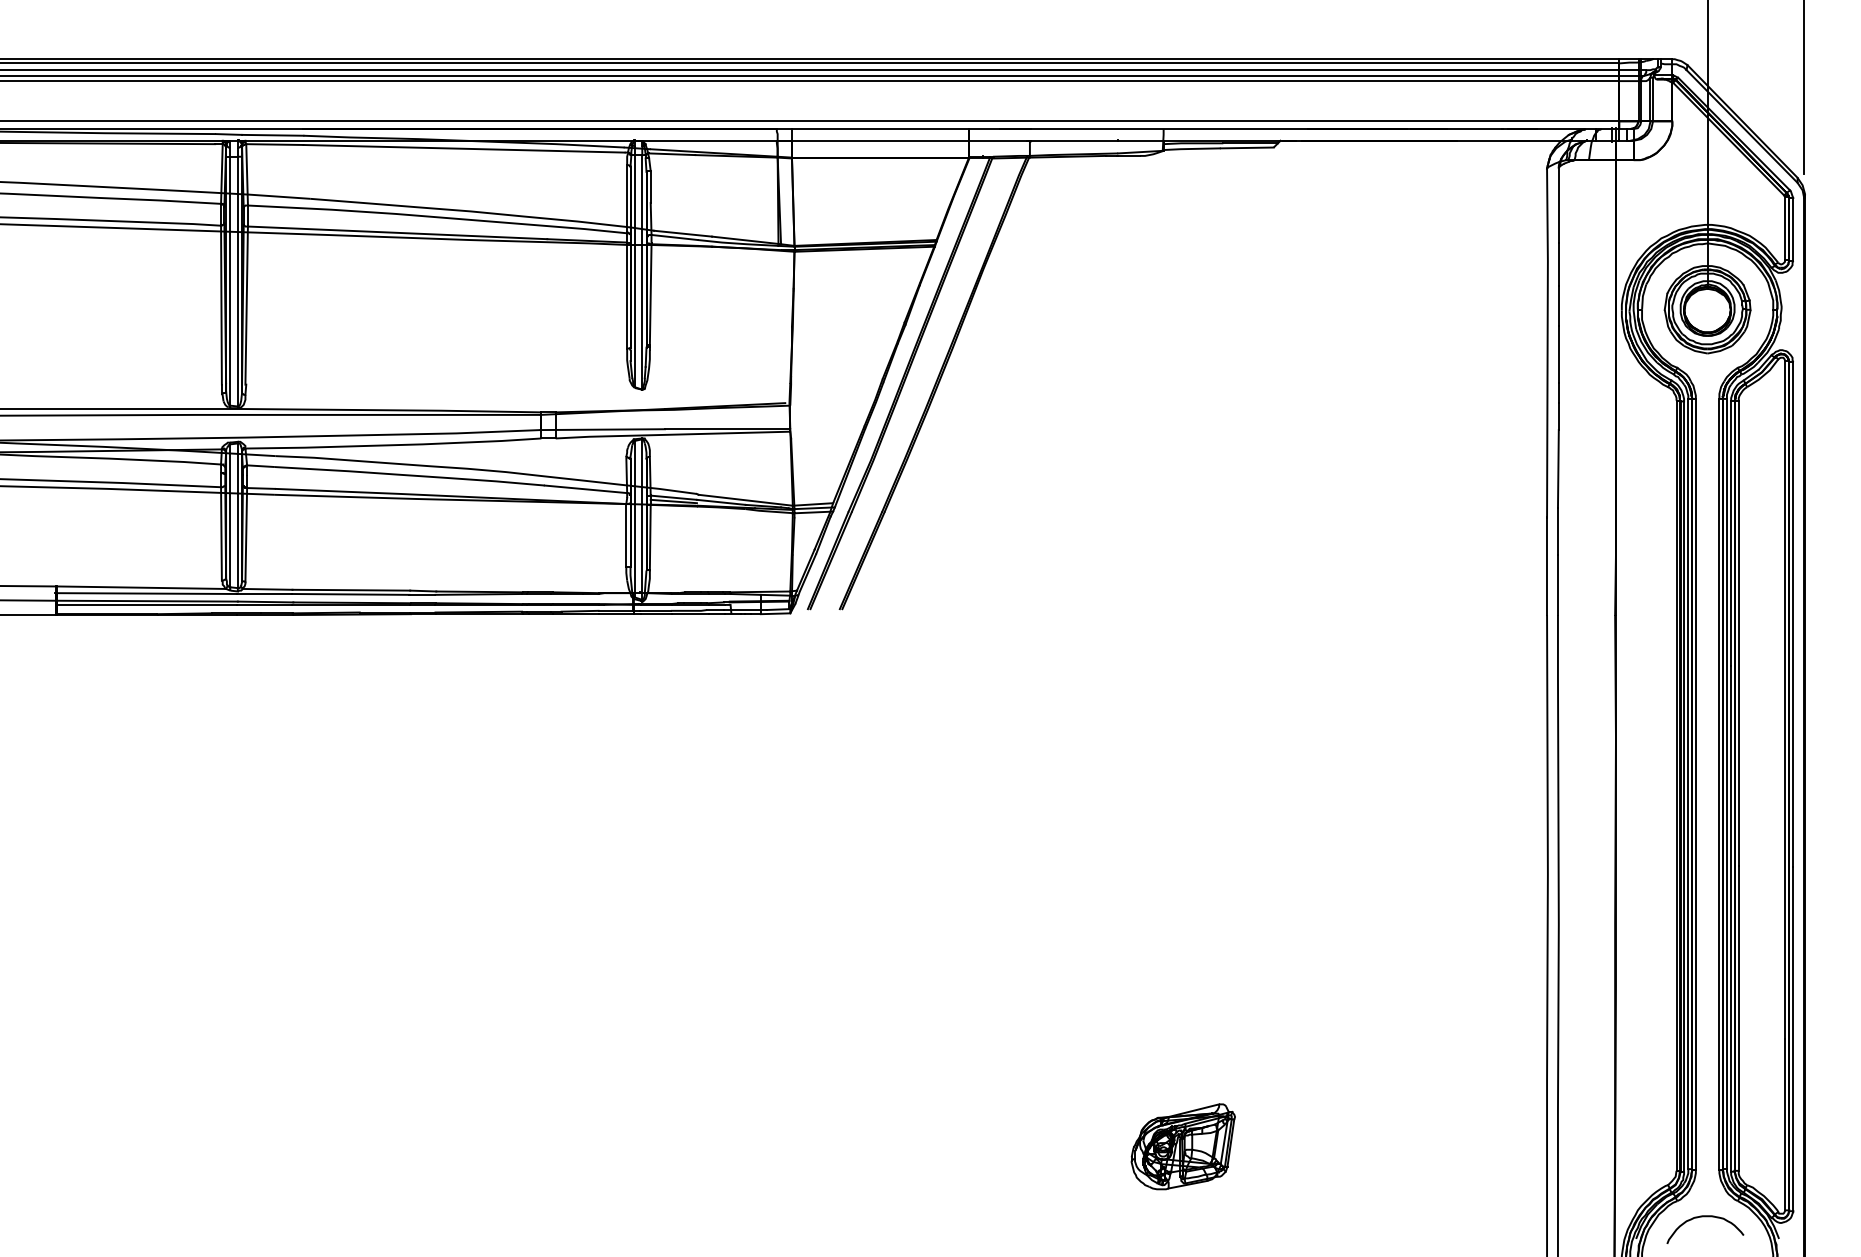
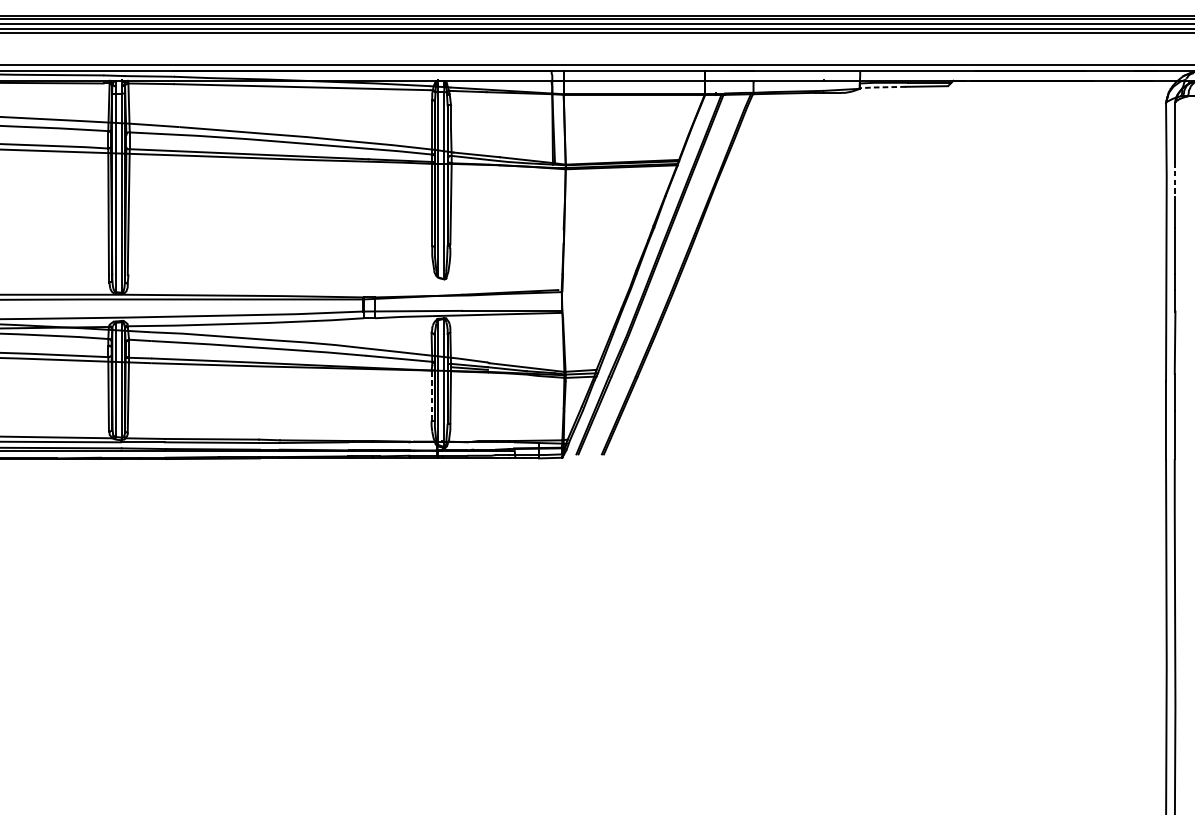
line: (1191, 148) -> (882, 86), solid -> dashed
line: (1558, 264) -> (1175, 179), solid -> dashed
line: (626, 535) -> (431, 395), solid -> dashed

